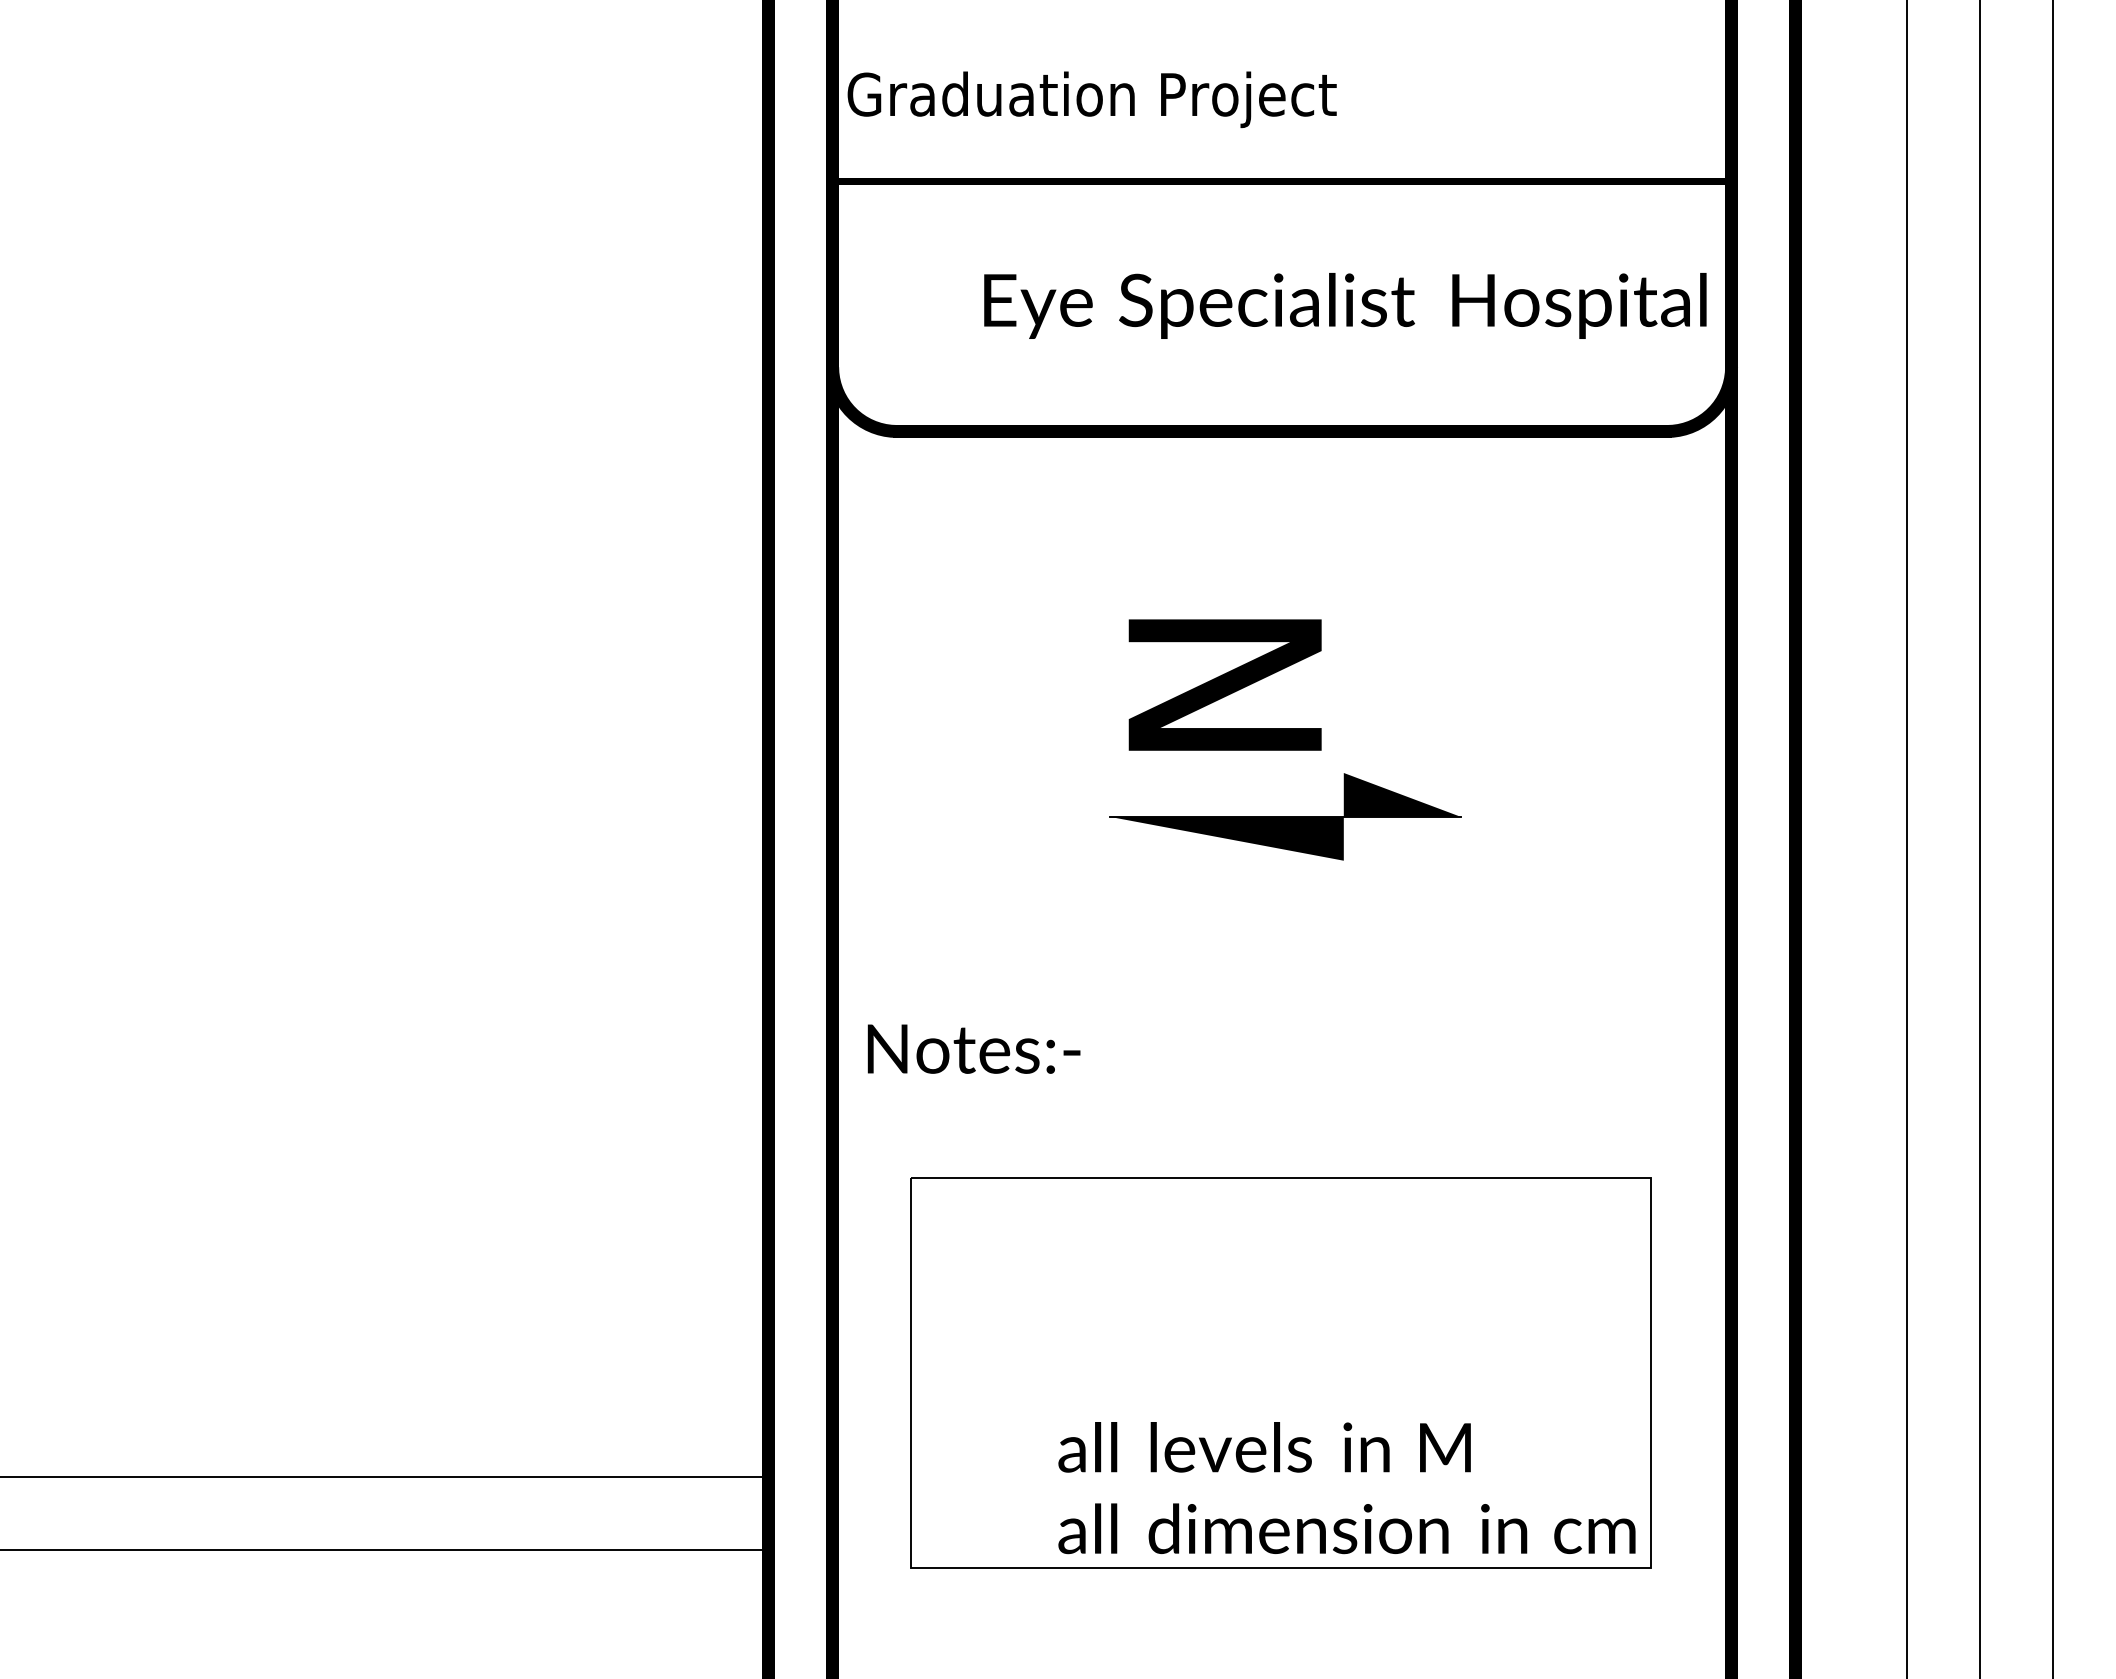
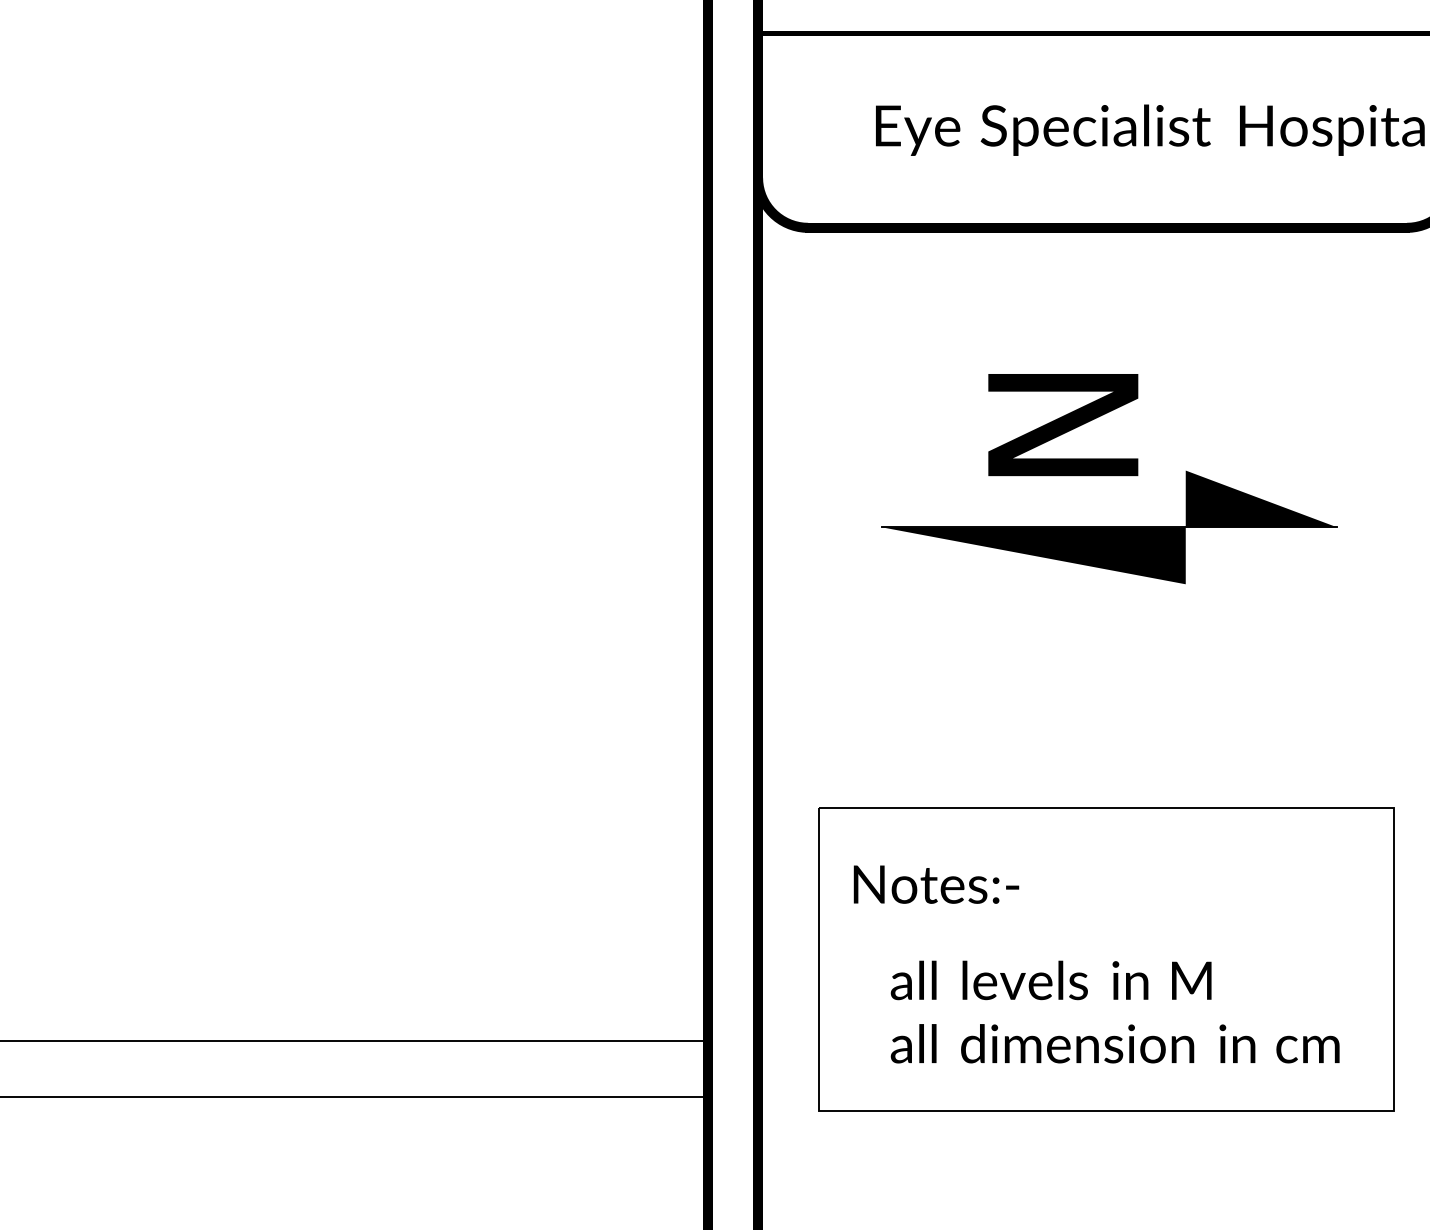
part: (1285, 816) -> (1110, 527), size x1.67
text: (973, 1048) -> (935, 884), moved
text: (1346, 1488) -> (1114, 1012), moved

